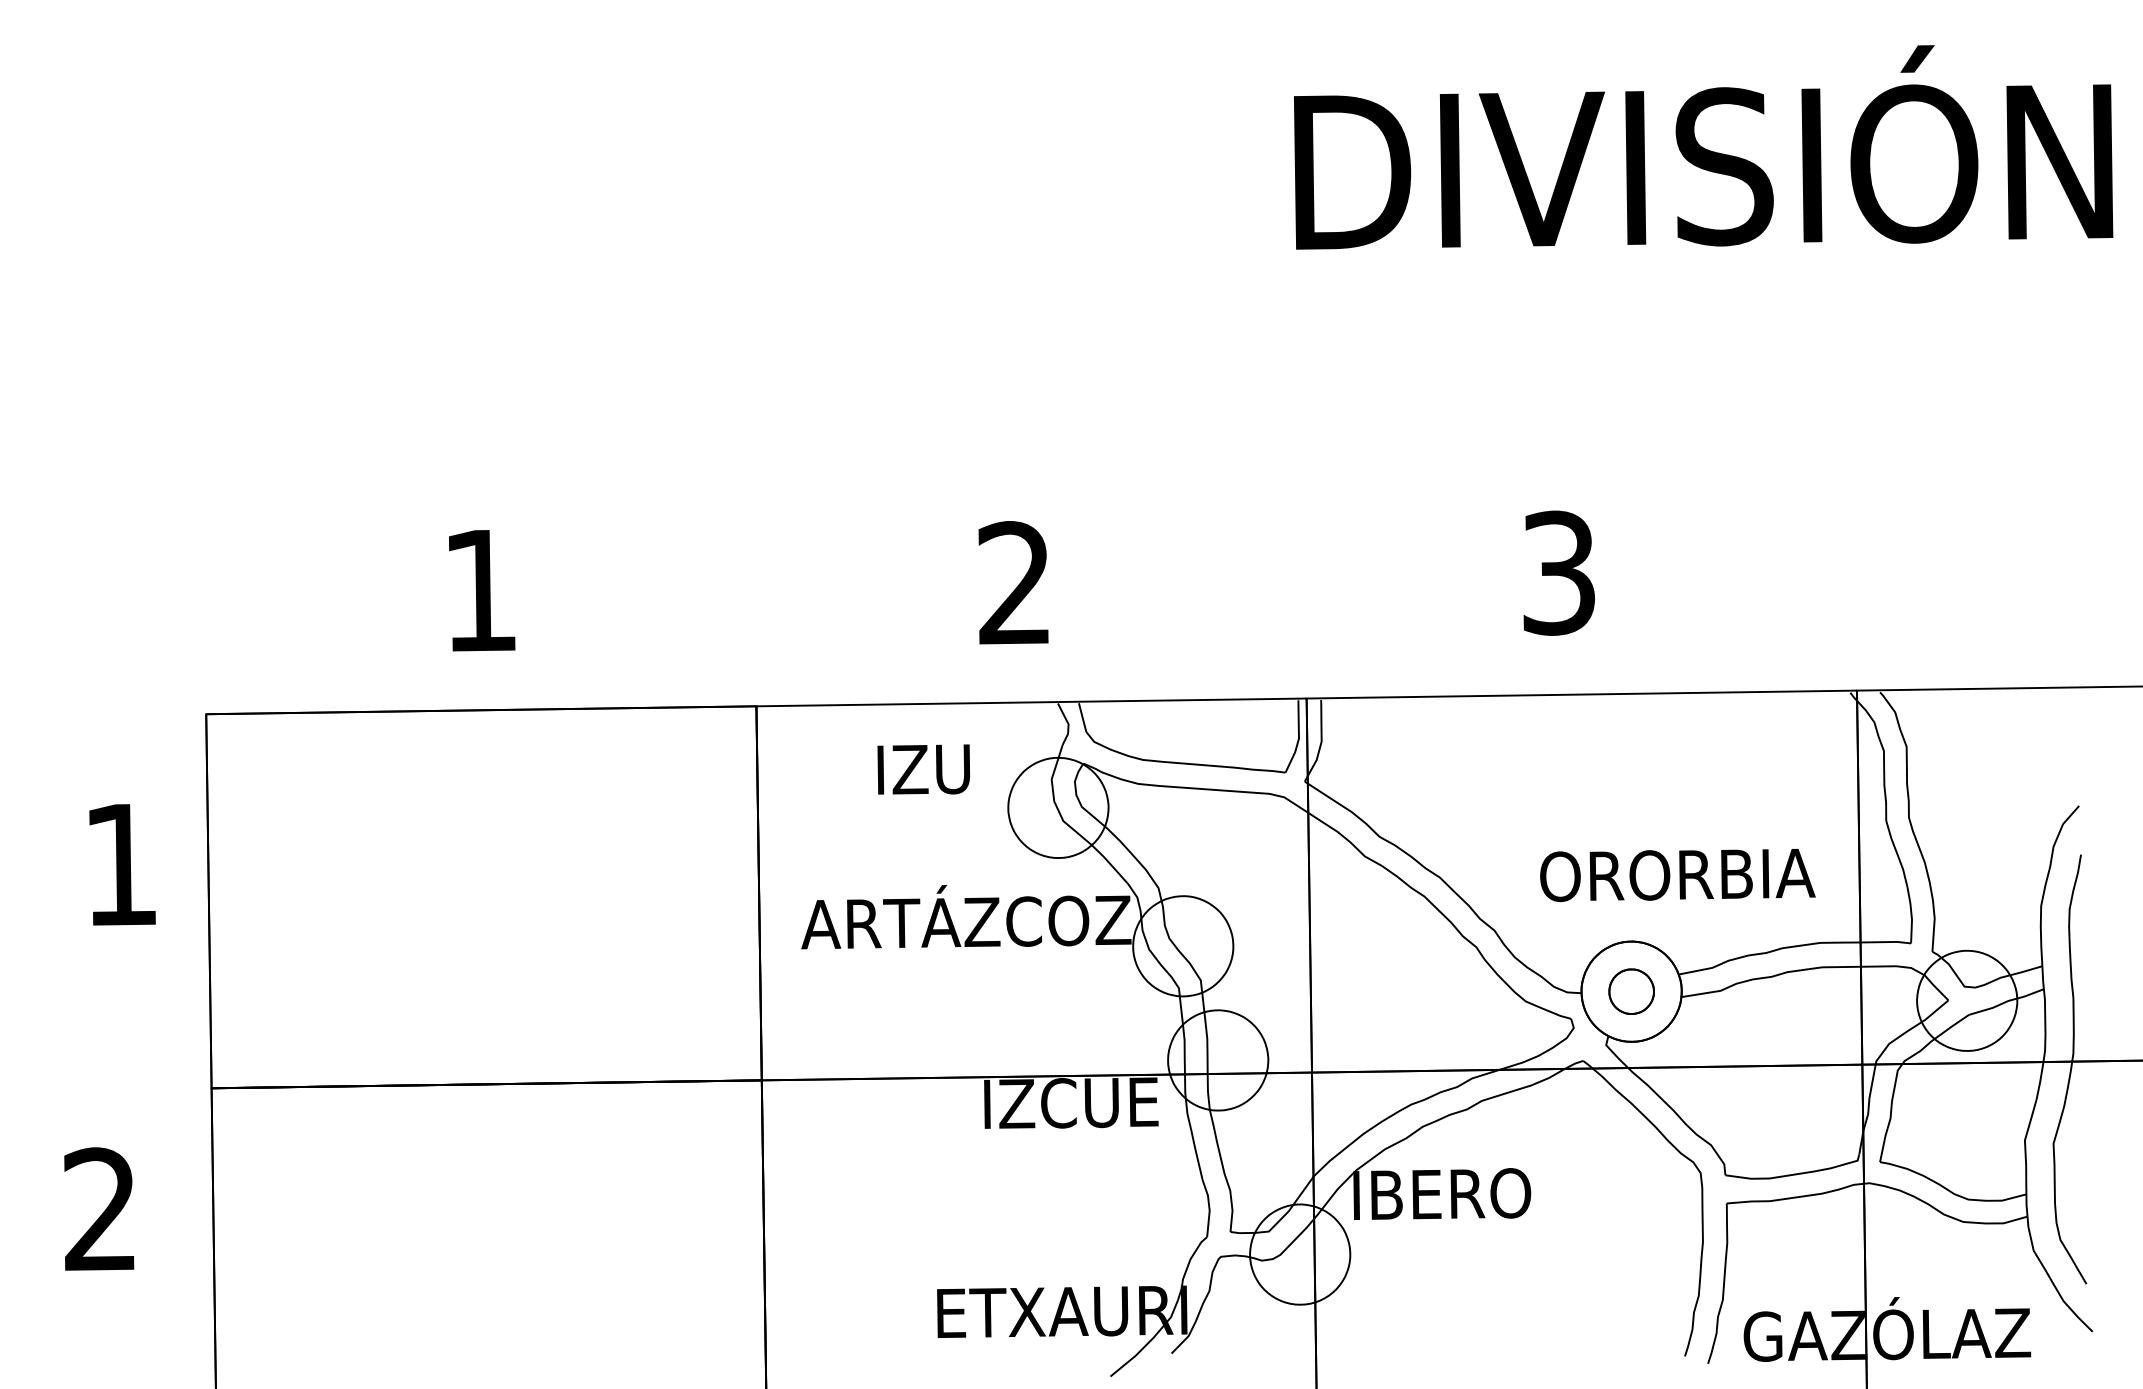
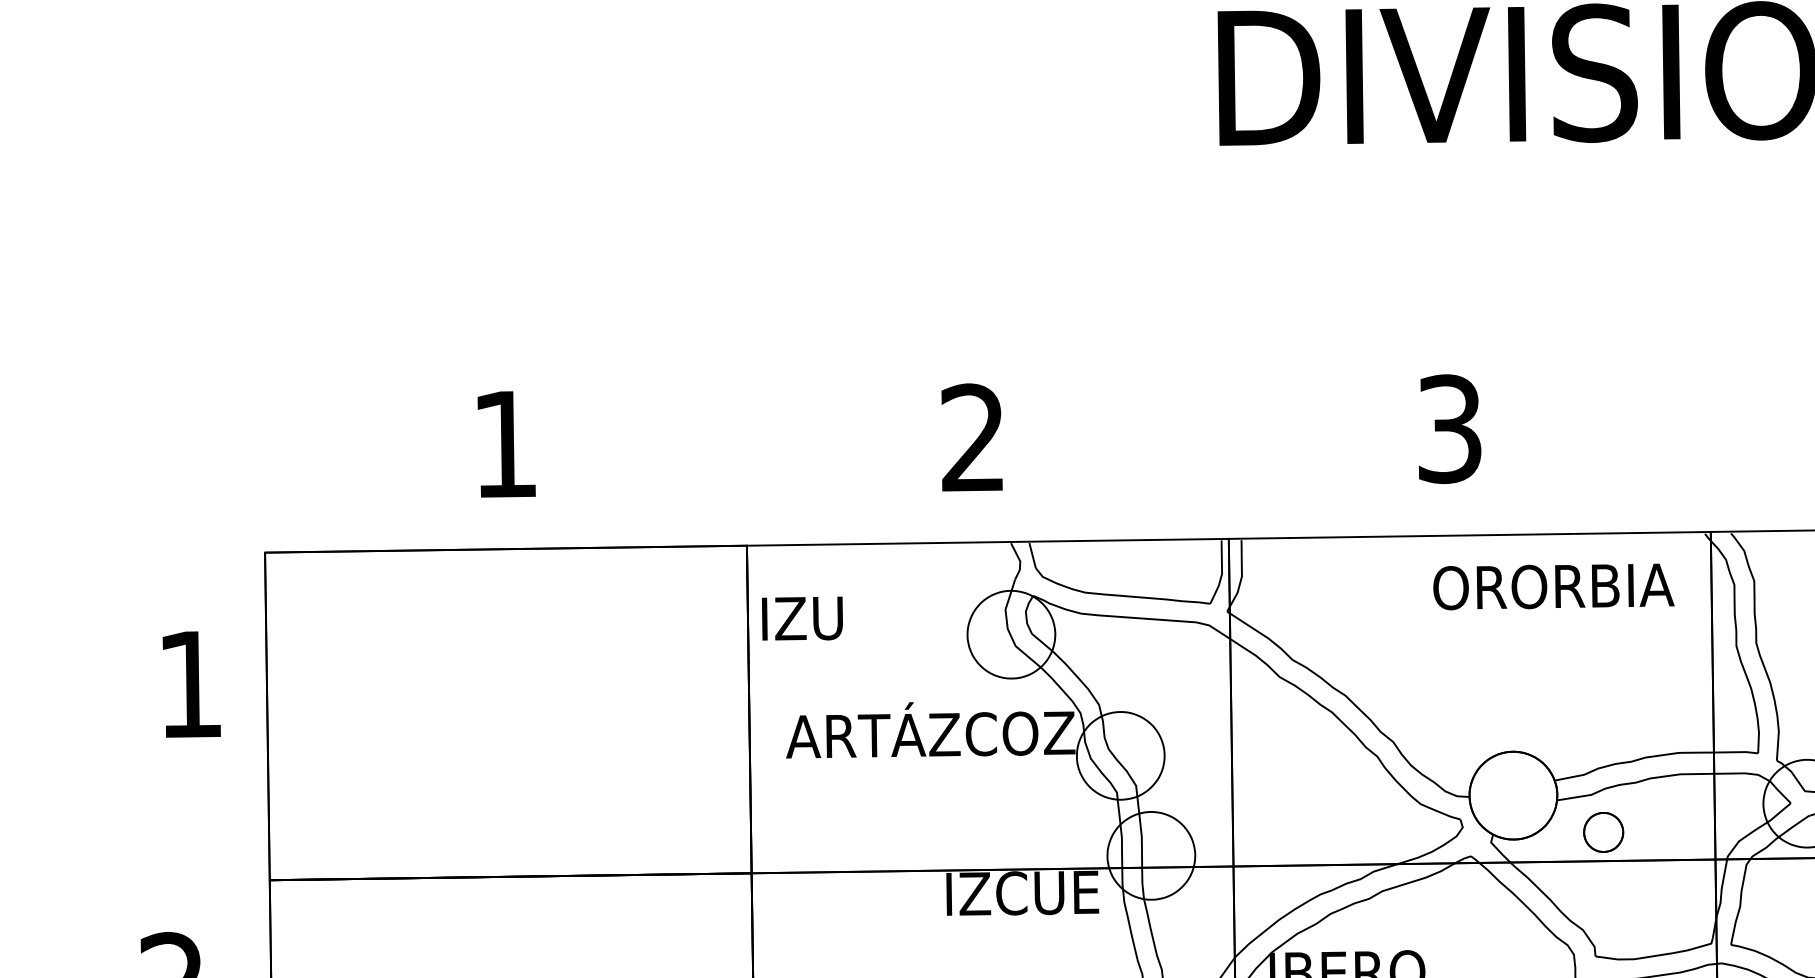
text: (923, 769) -> (802, 618), moved
text: (1677, 875) -> (1553, 587), moved
part: (1631, 991) -> (1603, 832), moved

